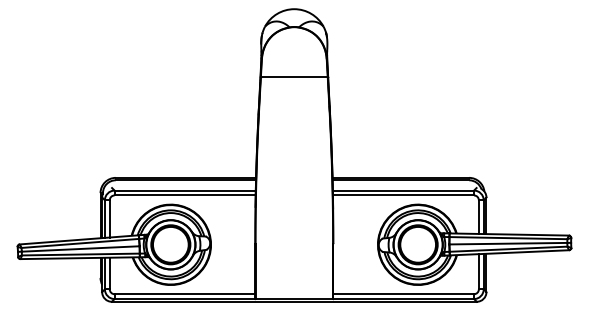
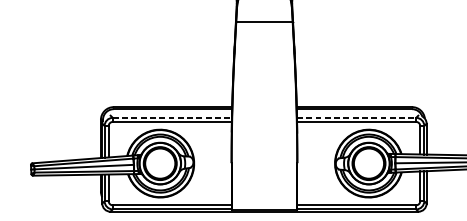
line: (185, 190) -> (172, 117), solid -> dashed
line: (403, 190) -> (356, 117), solid -> dashed

